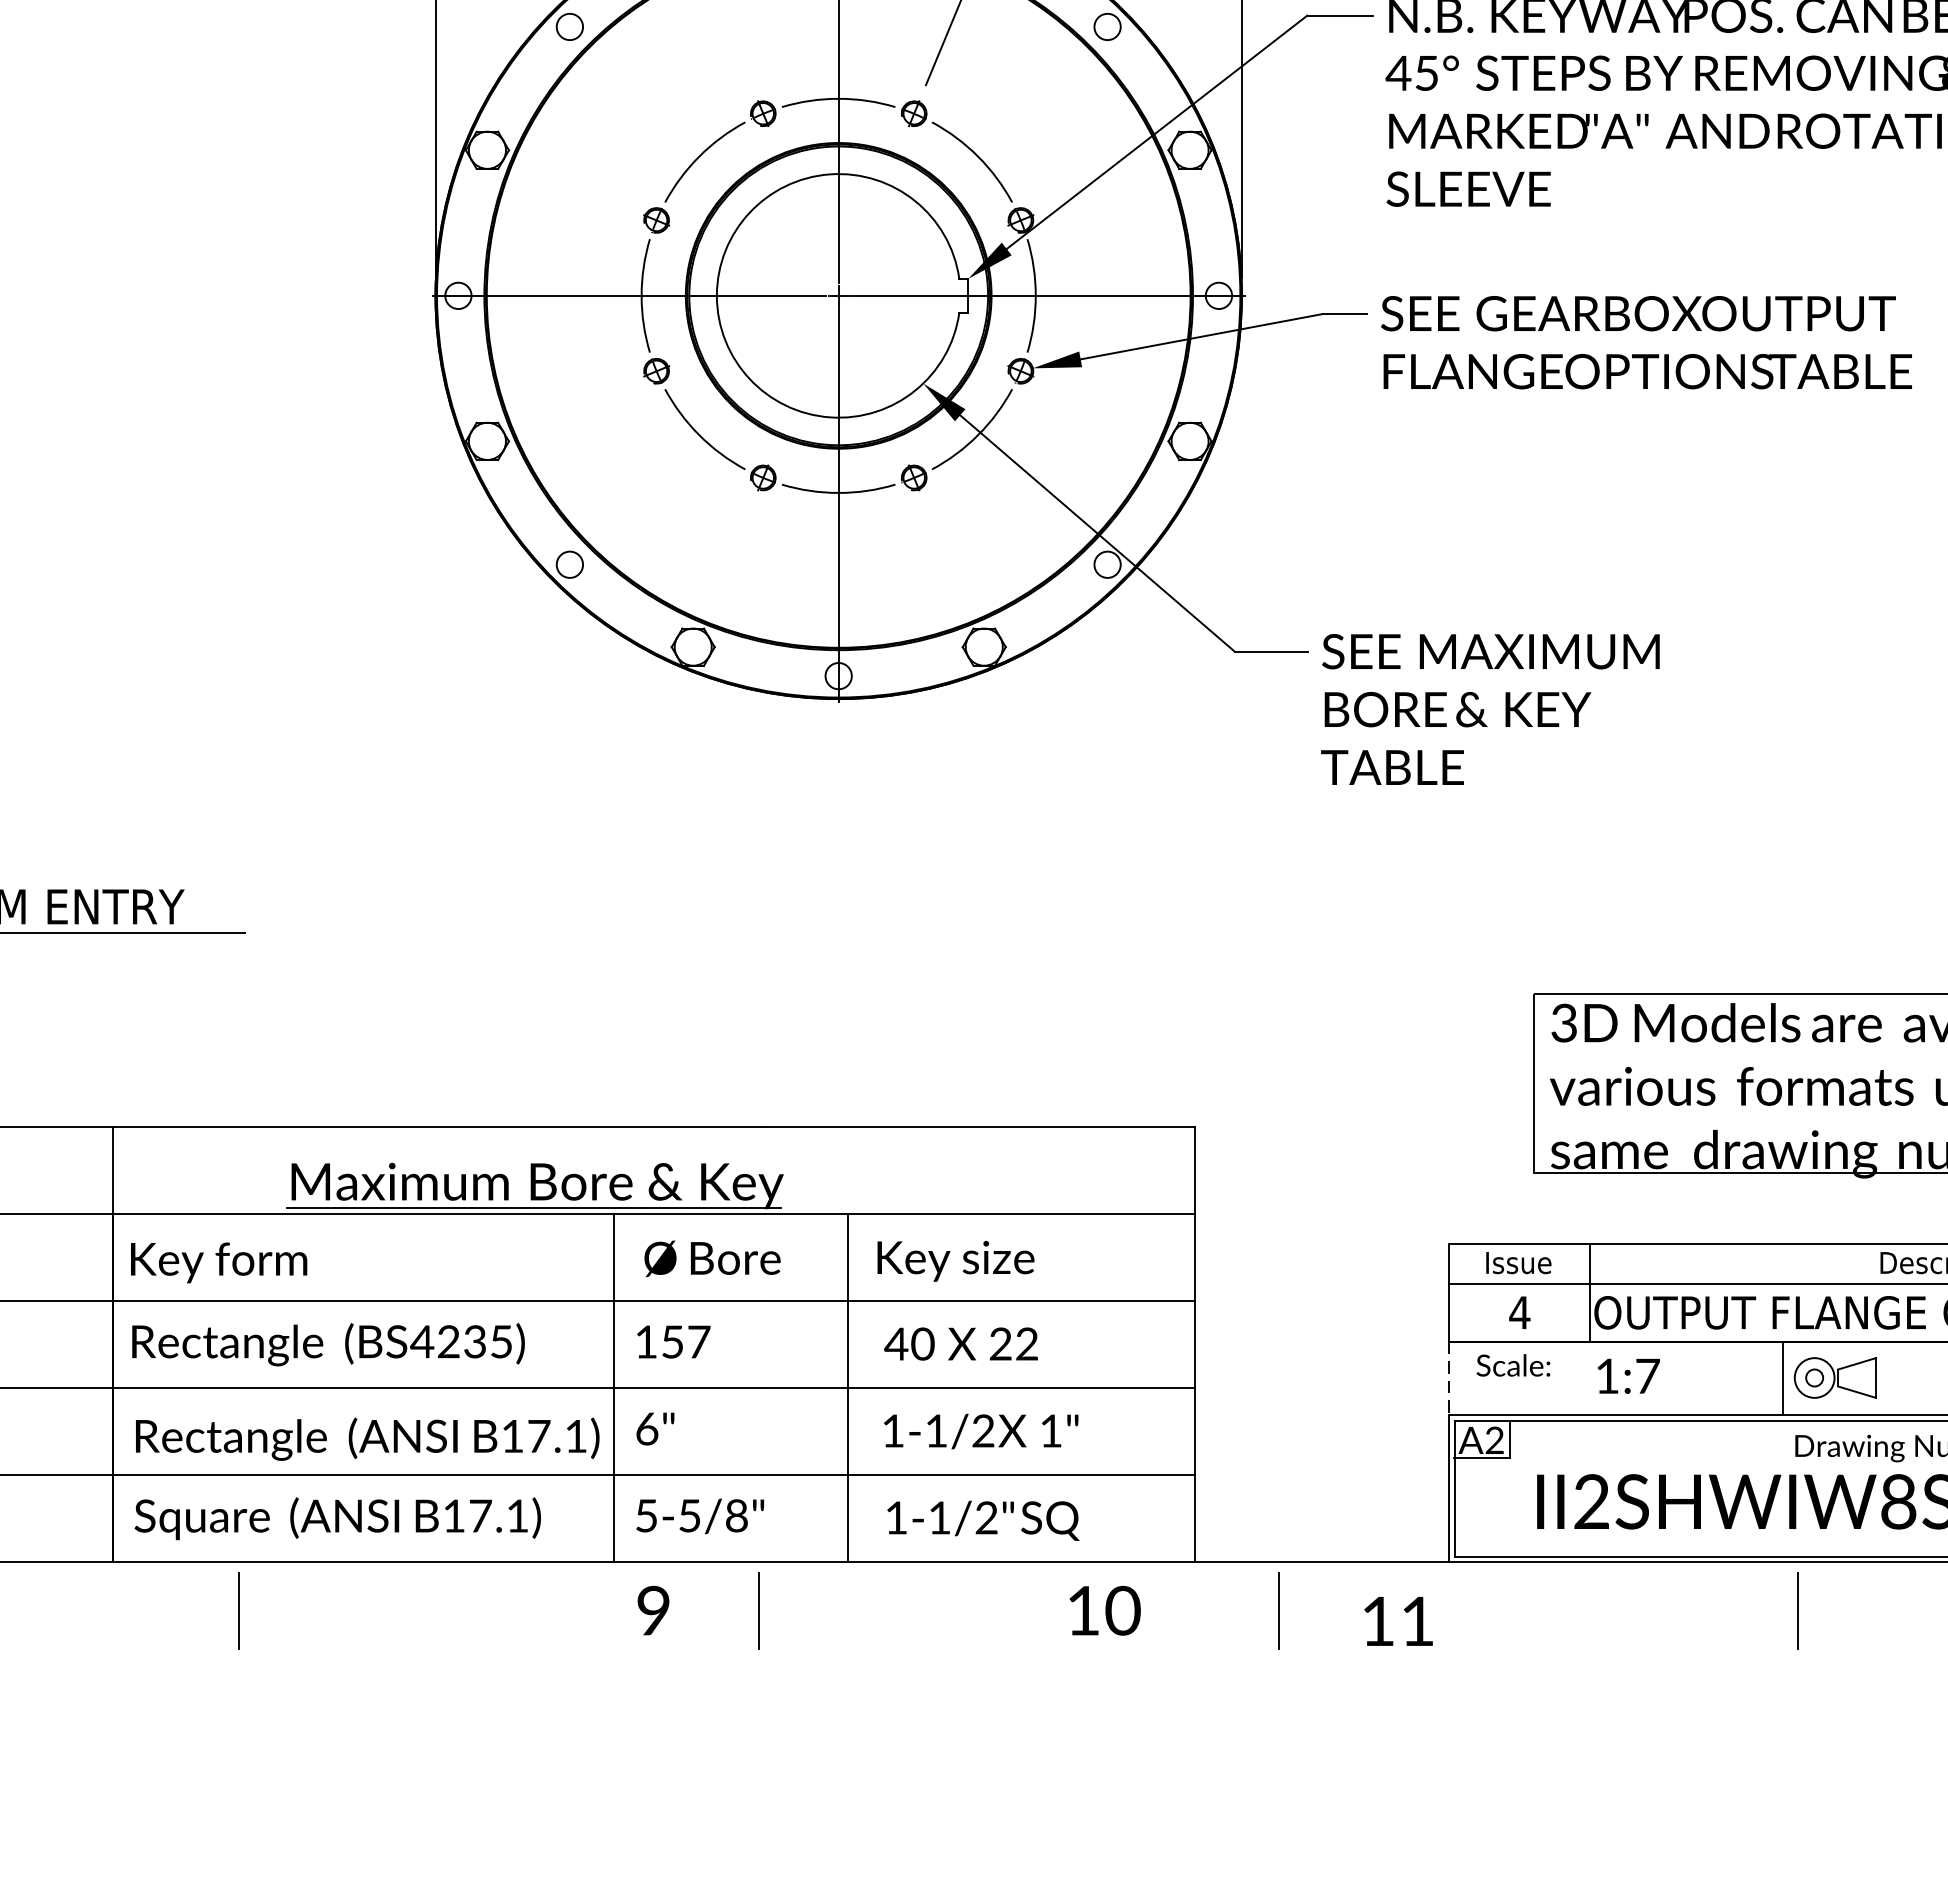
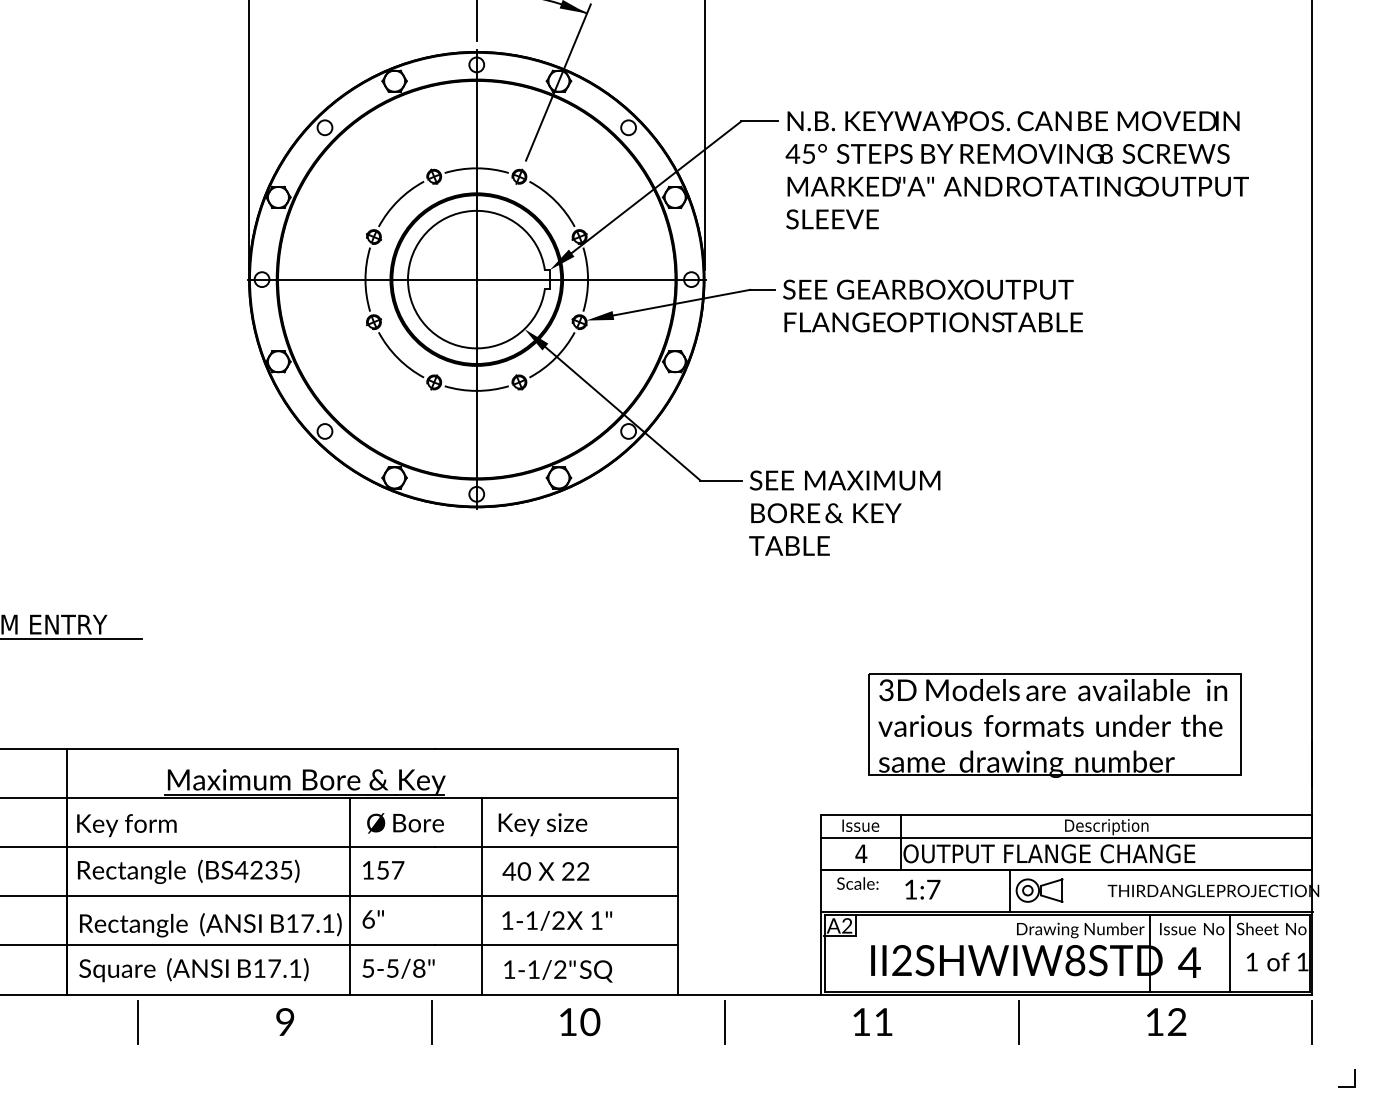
line: (1449, 1377) -> (821, 890), dashed -> solid
text: (654, 1609) -> (285, 1021), moved
text: (1105, 1611) -> (580, 1022), moved
text: (1397, 1620) -> (872, 1021), moved

